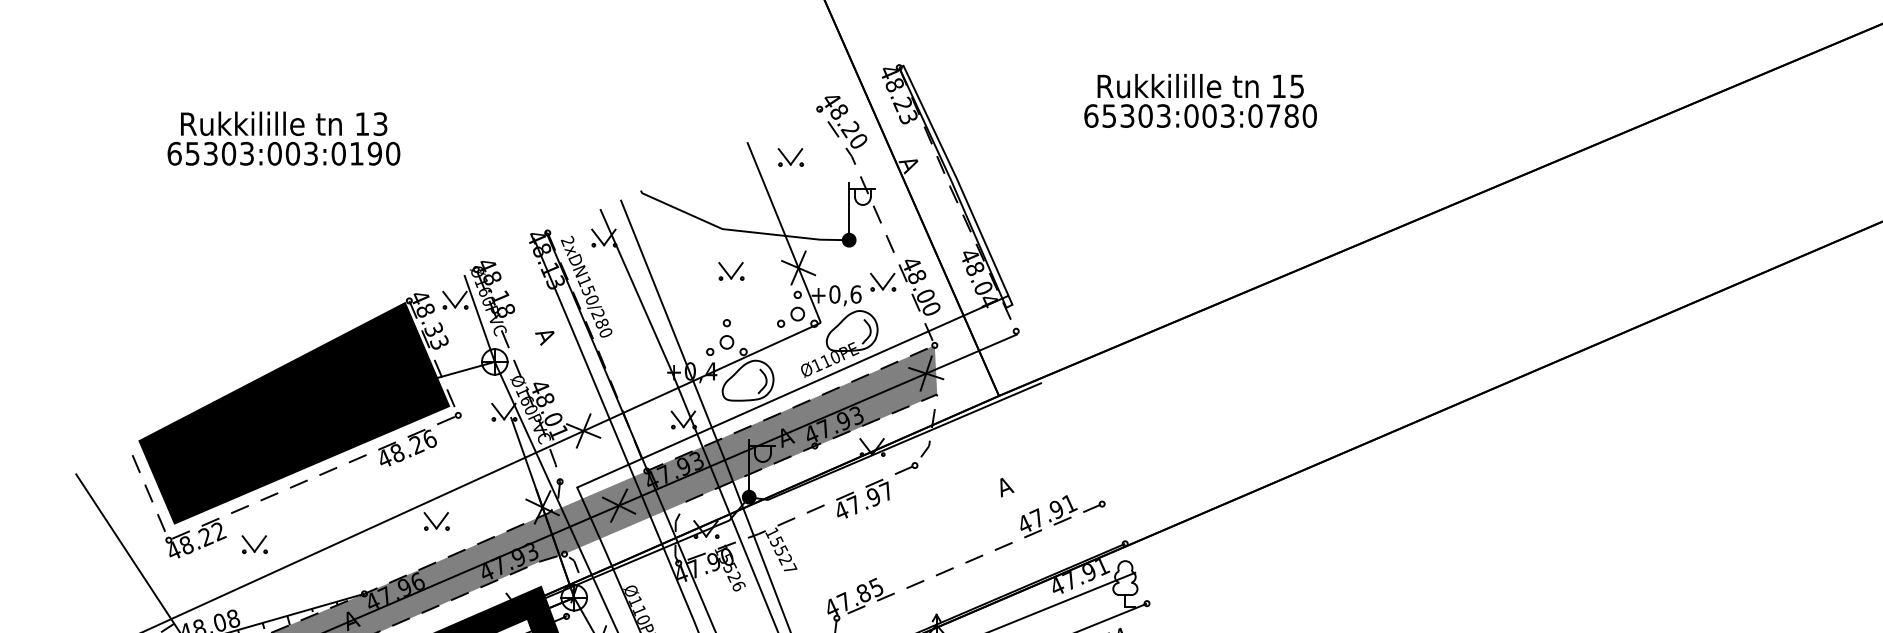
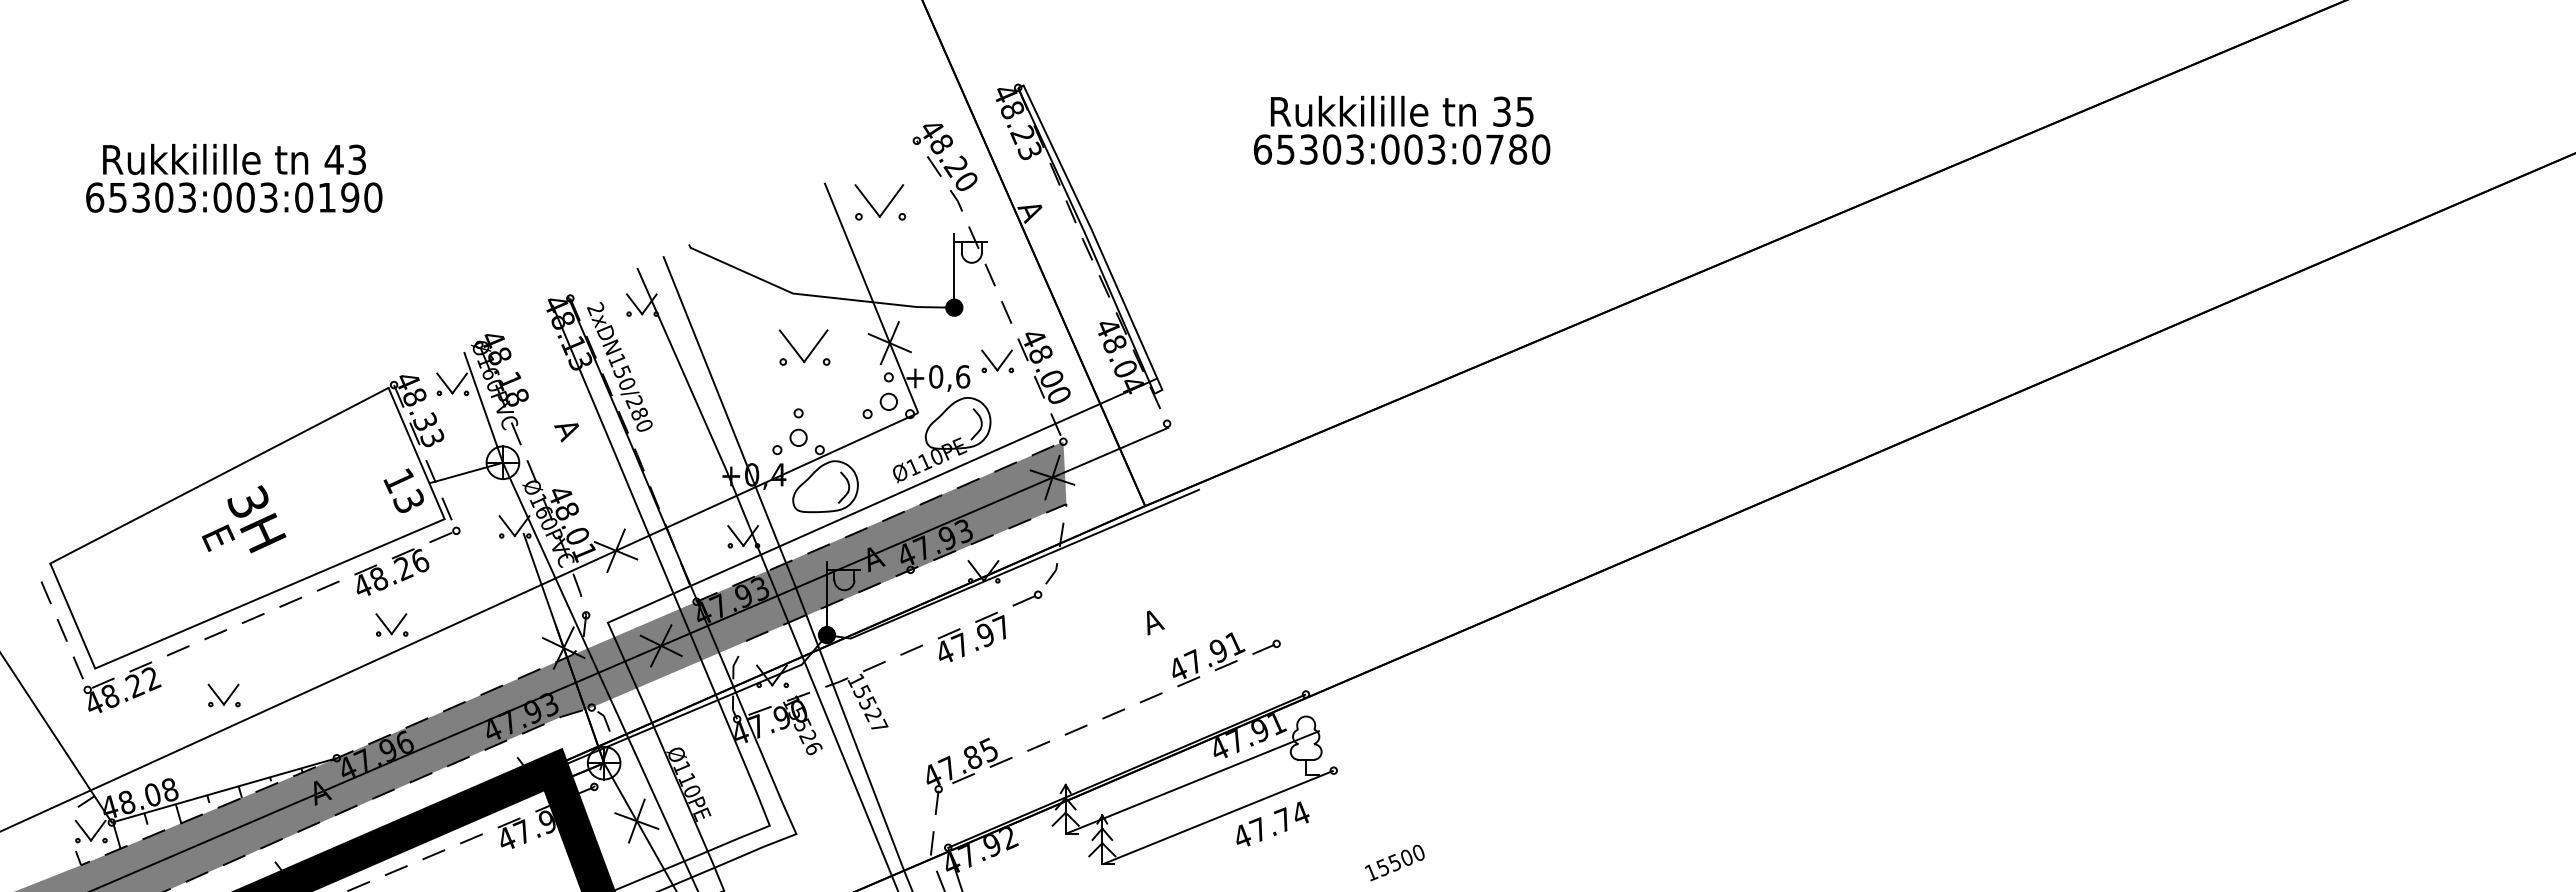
text: (1278, 86) -> (1501, 111), 15 -> 35
text: (361, 123) -> (333, 159), 13 -> 43
part: (790, 157) -> (879, 202), size x1.6
part: (730, 271) -> (803, 347), size x1.6
fill: (294, 412) -> (247, 527), removed
part: (436, 521) -> (391, 624), moved
part: (254, 544) -> (223, 695), moved

